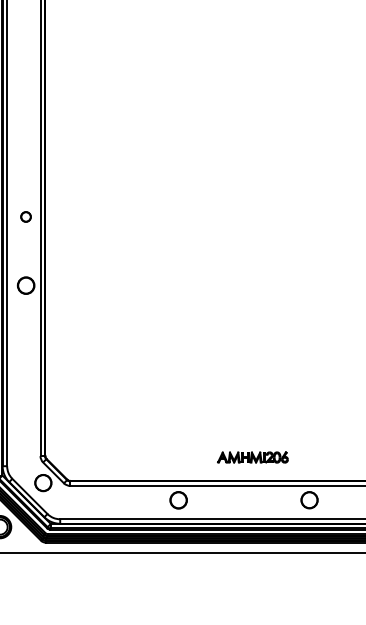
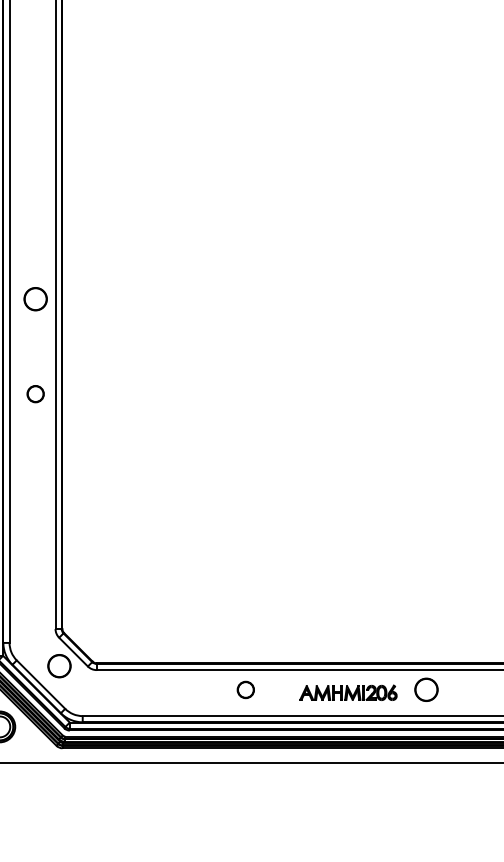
circle: (25, 217) -> (35, 299), size x1.67
circle: (25, 286) -> (35, 394), size x0.71
part: (252, 457) -> (348, 692), moved
part: (178, 499) -> (245, 689), size x0.71

